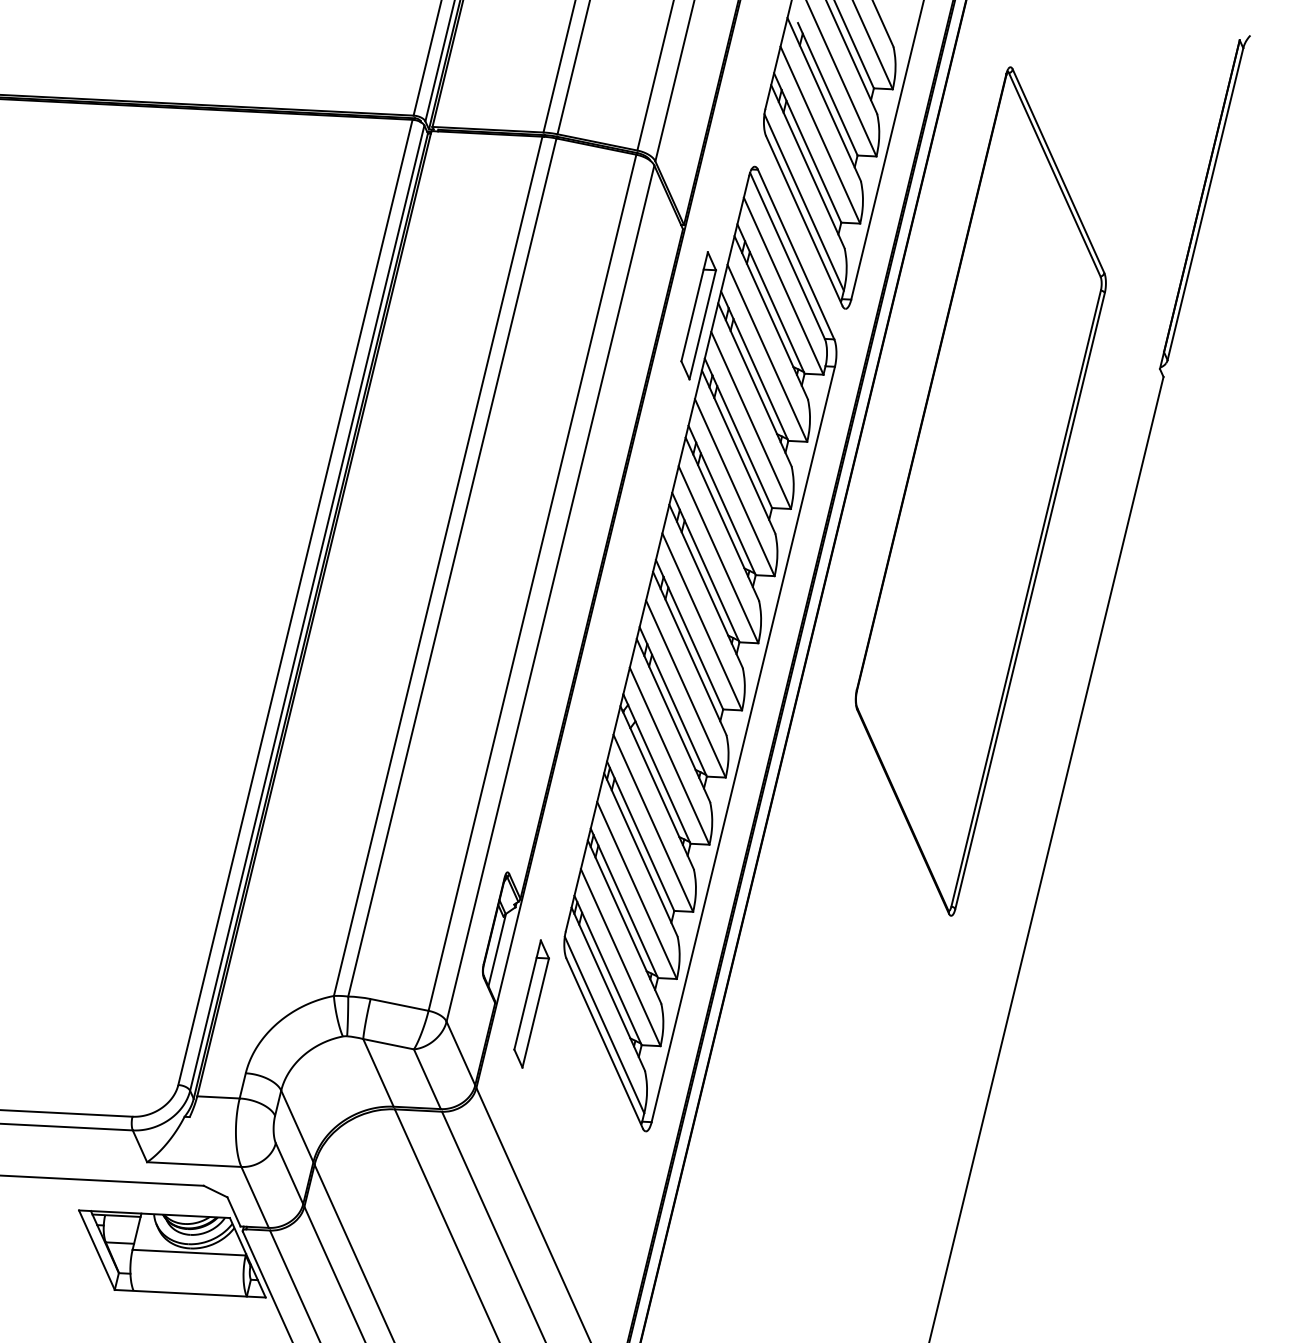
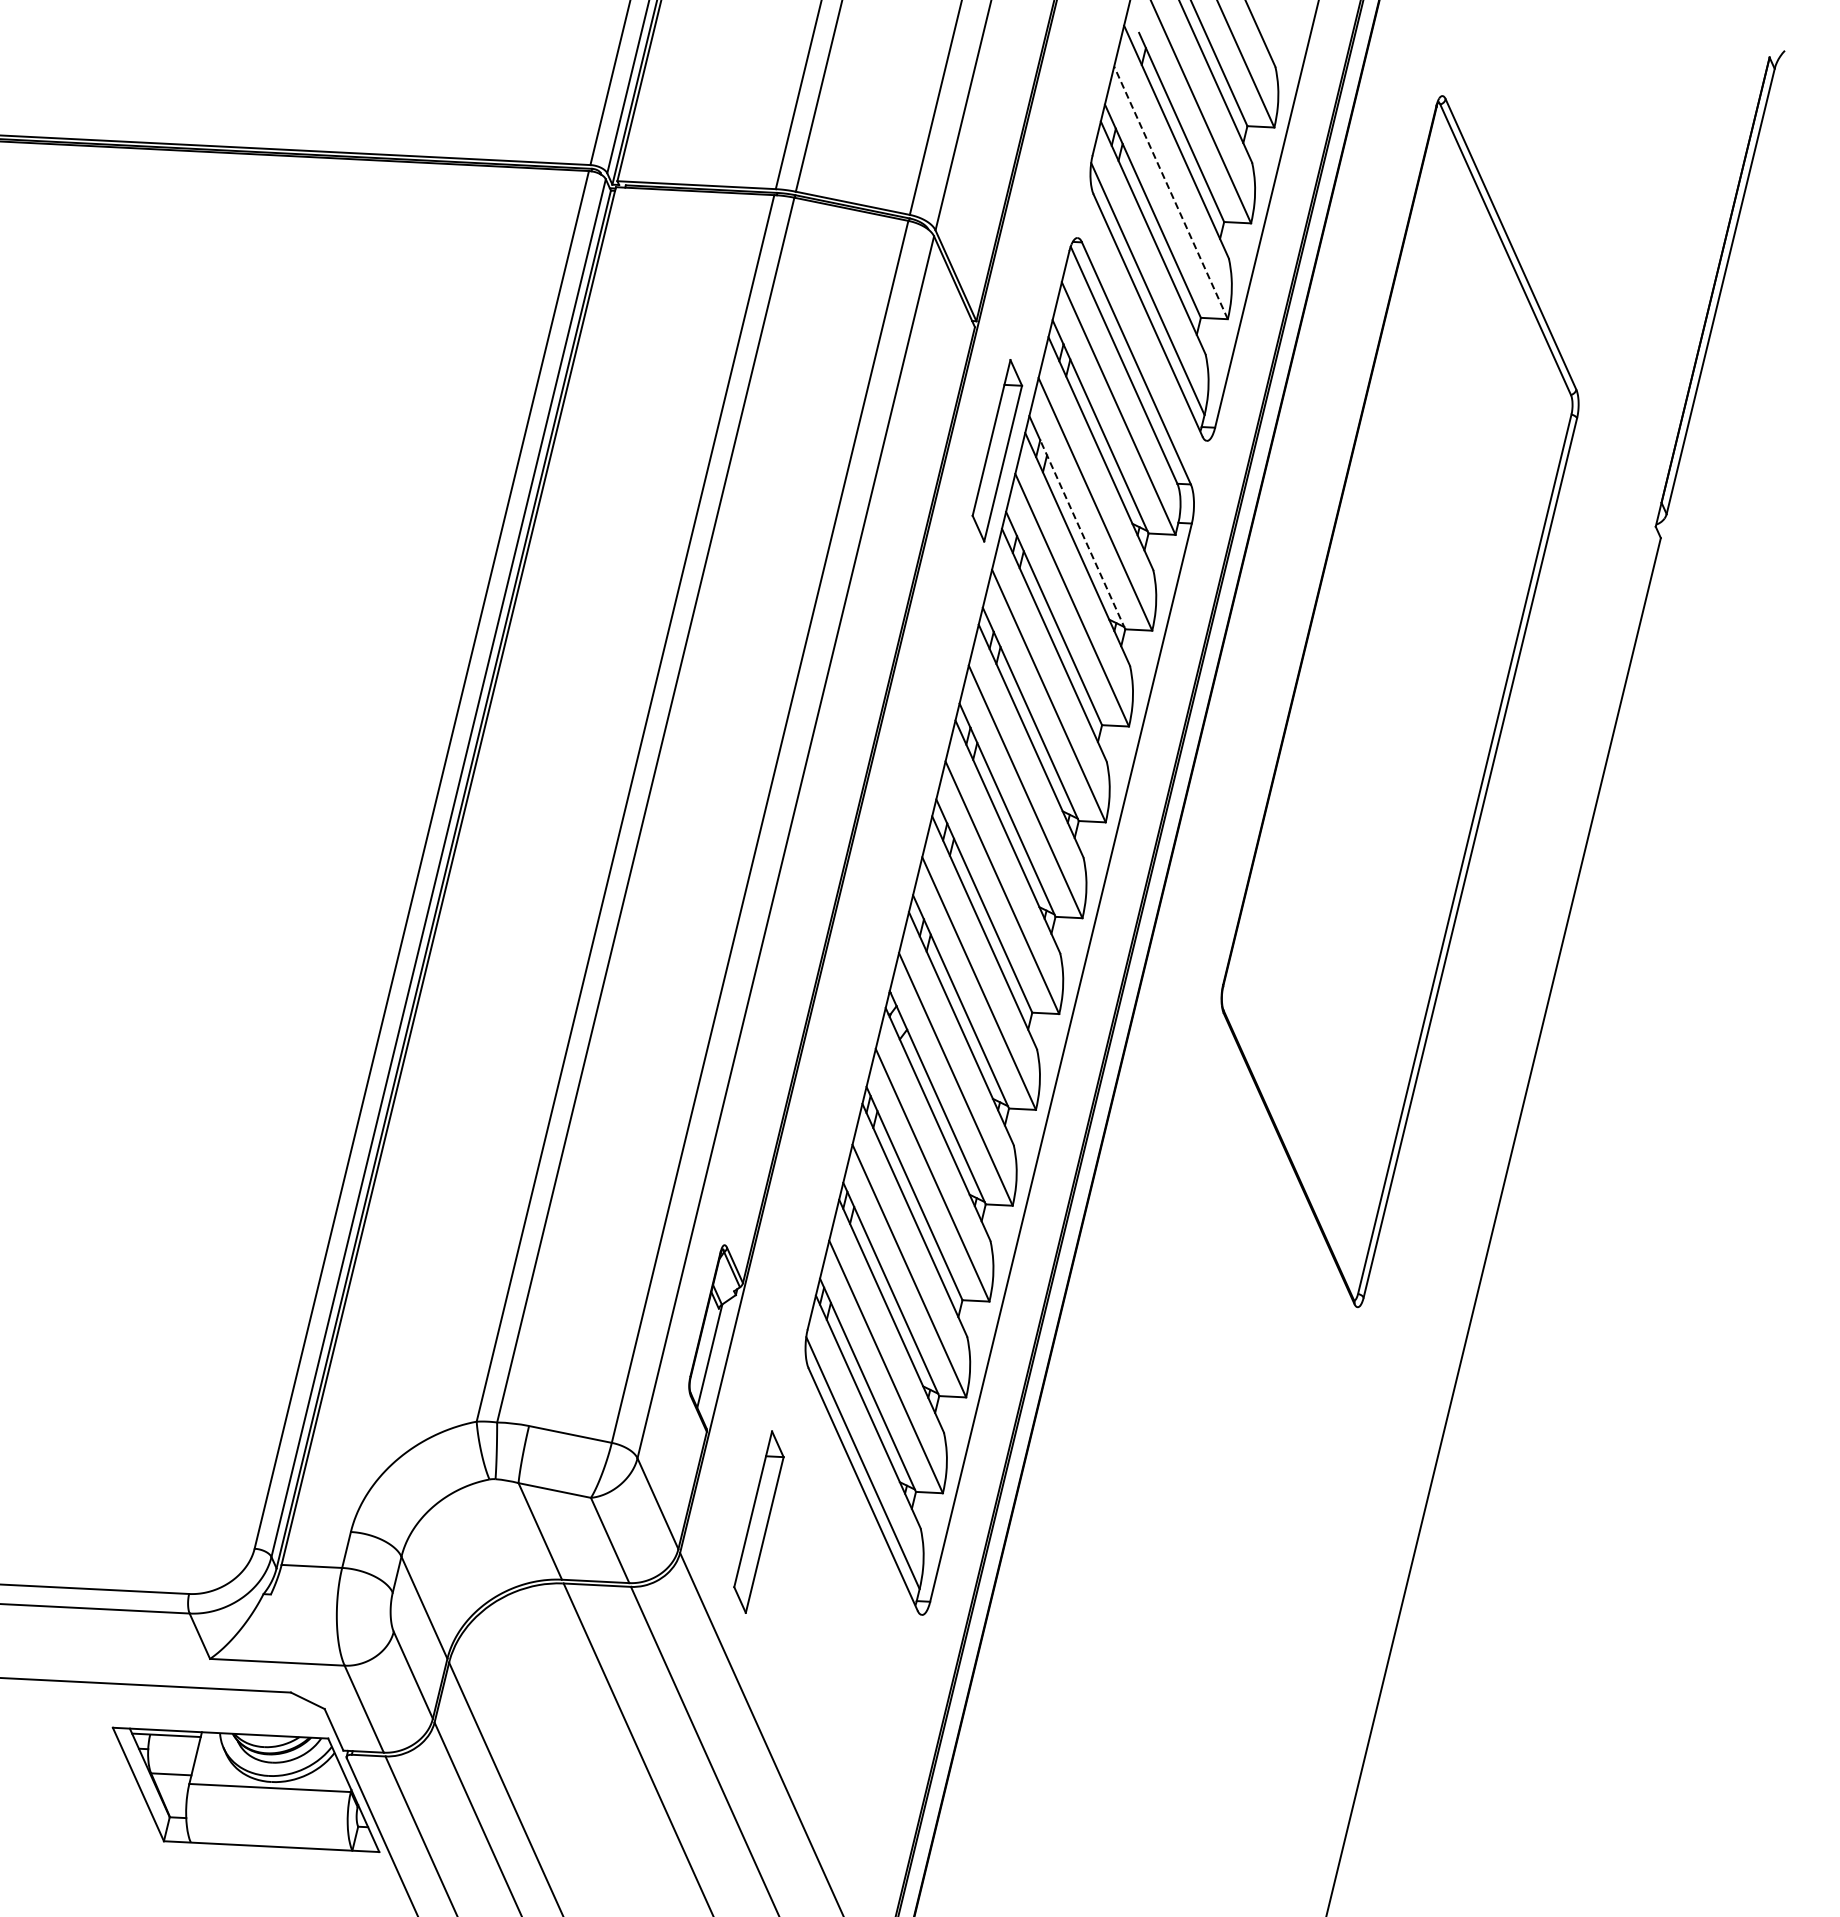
line: (820, 134) -> (1171, 192), solid -> dashed
line: (758, 374) -> (1082, 534), solid -> dashed
part: (531, 1003) -> (758, 1521), moved

